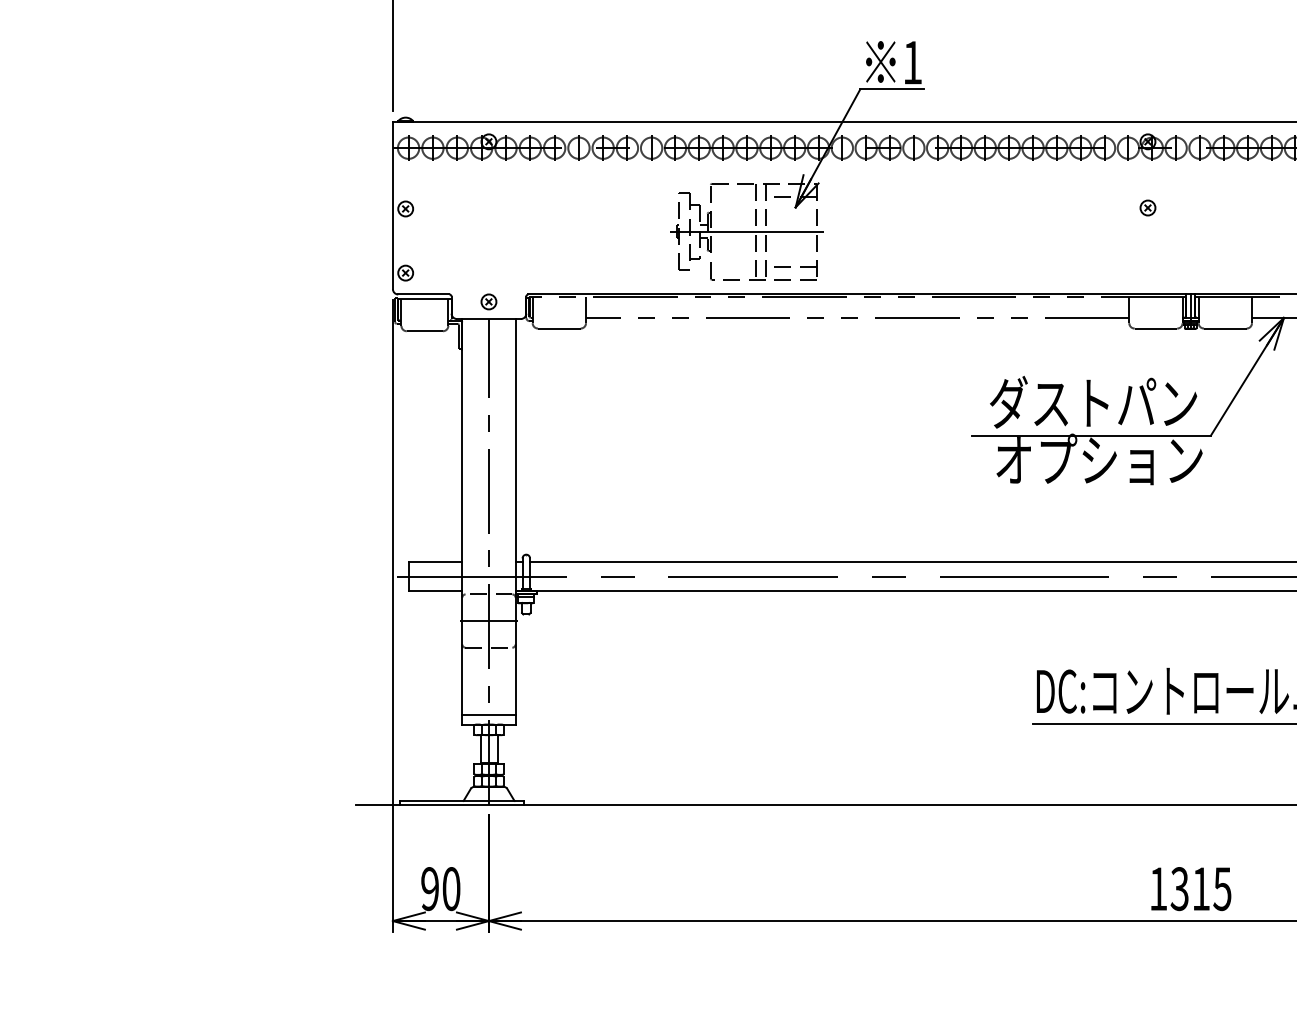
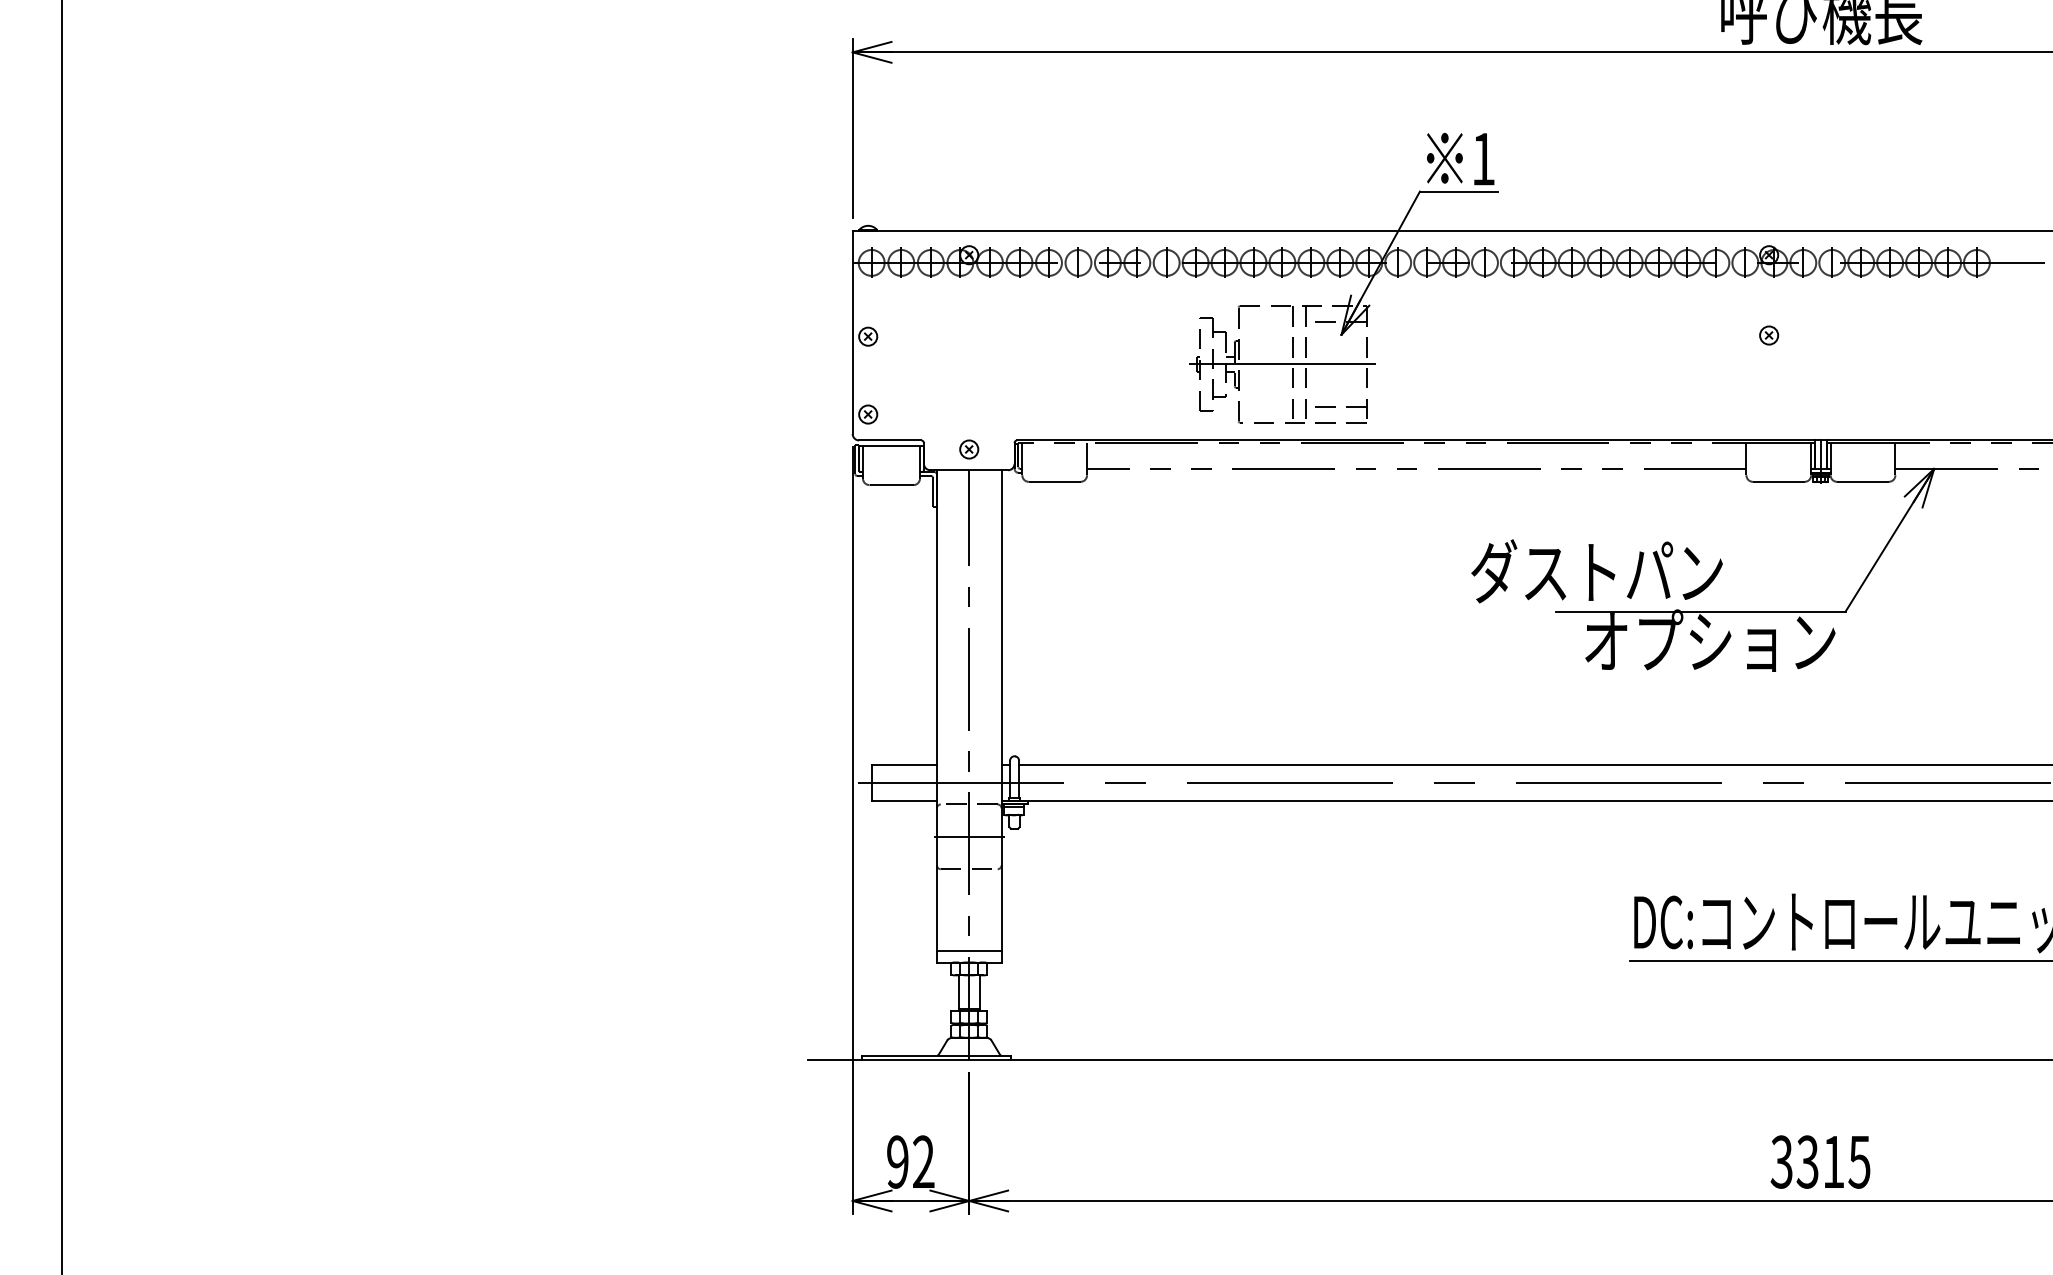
text: (1093, 402) -> (1596, 571), moved
text: (451, 888) -> (923, 1161), 90 -> 92
text: (1158, 888) -> (1781, 1161), 1315 -> 3315

